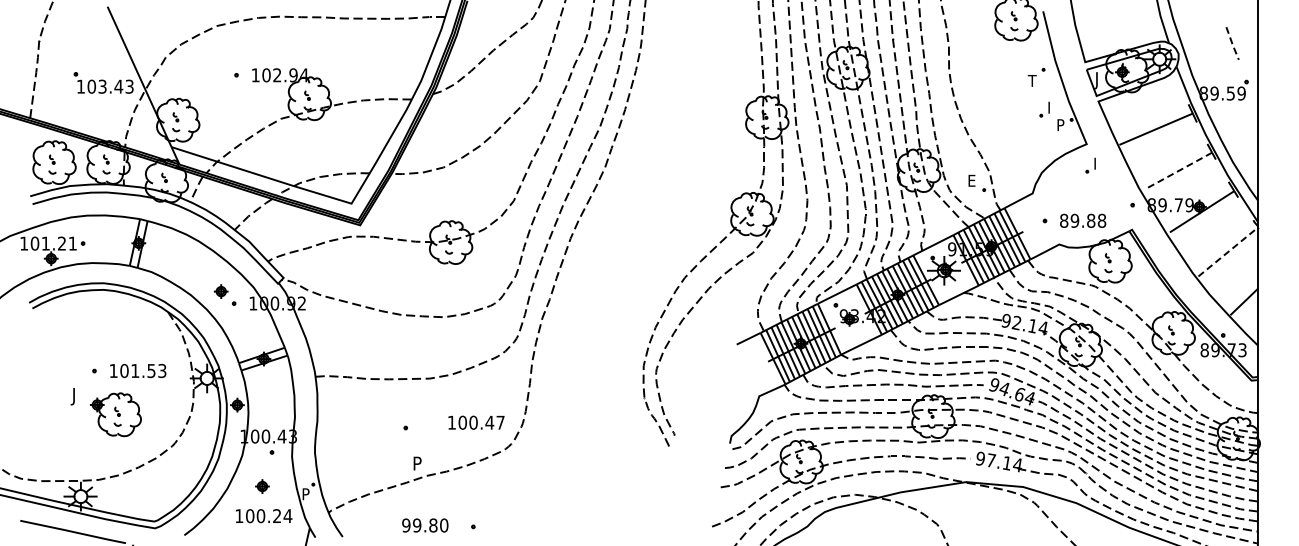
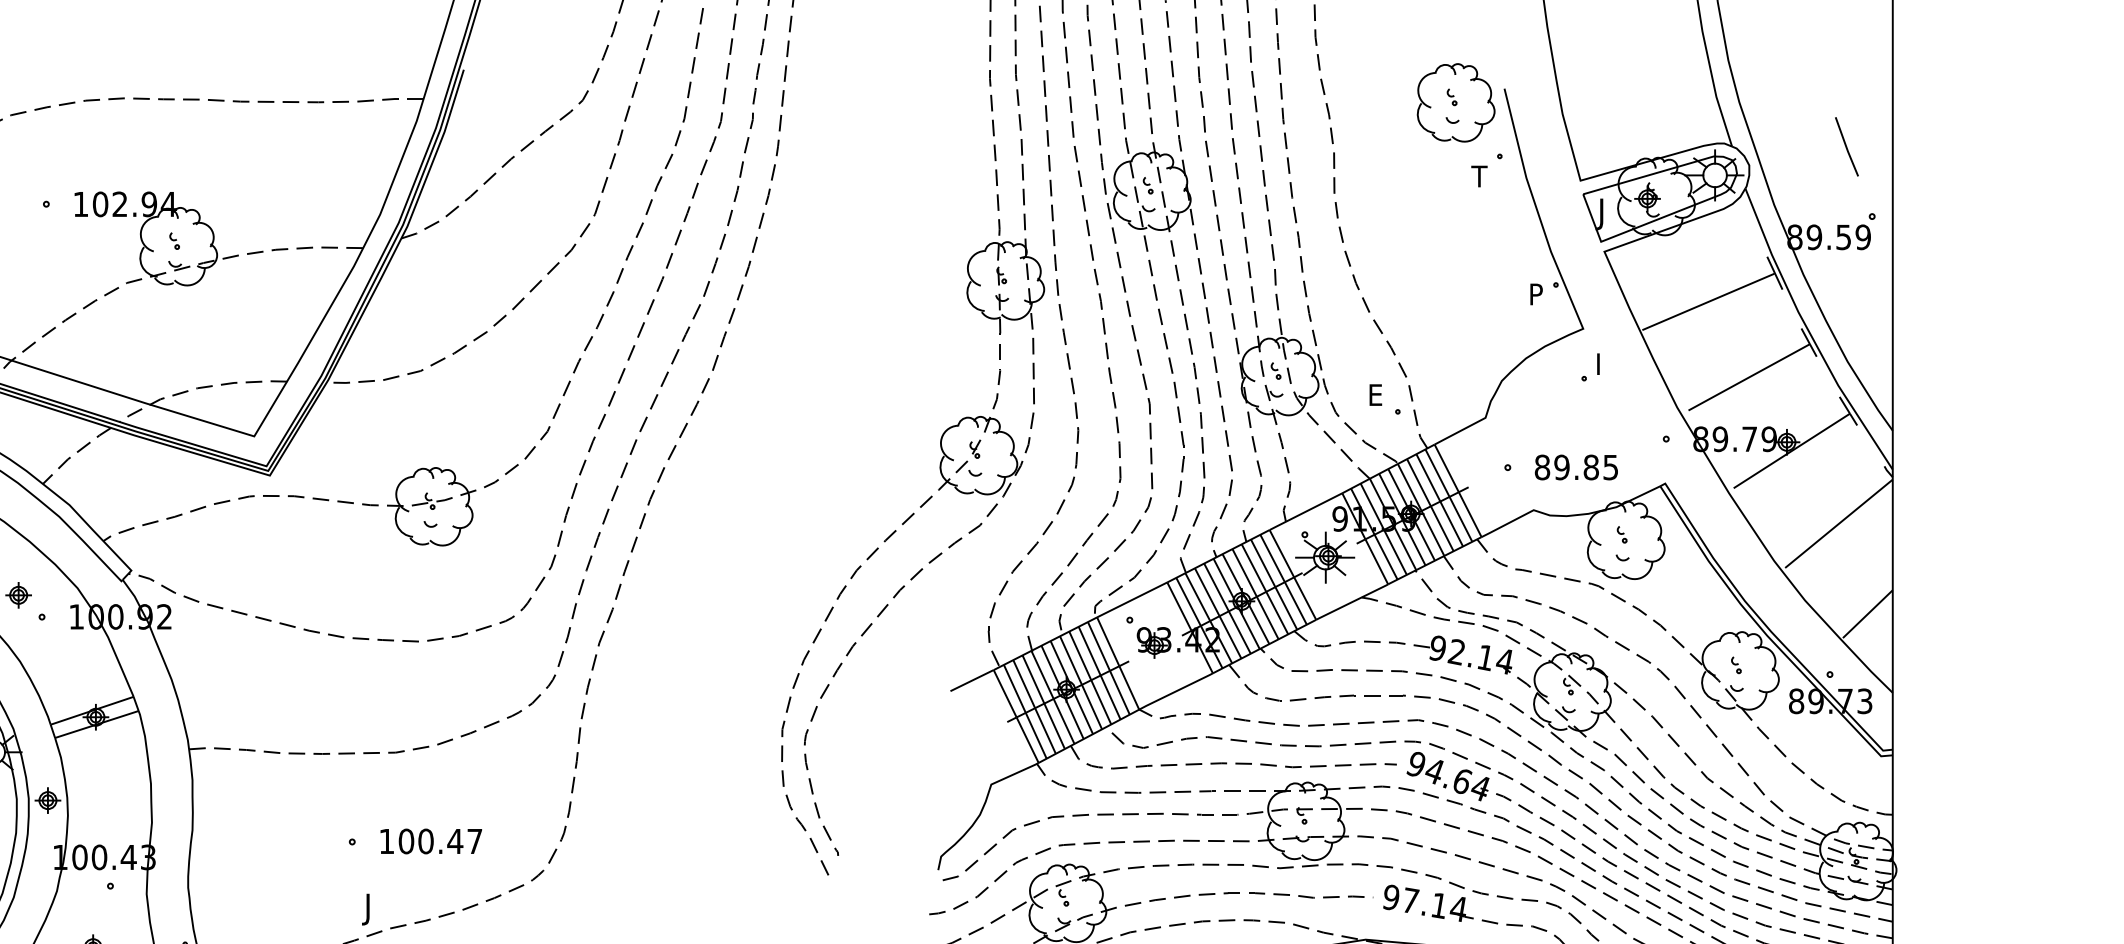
line: (1232, 44) -> (1846, 148), dashed -> solid
part: (1036, 76) -> (1486, 168), moved
part: (1044, 109) -> (1506, 266), removed
line: (1178, 171) -> (1749, 378), dashed -> solid
text: (1101, 220) -> (1609, 466), 89.88 -> 89.85
line: (1228, 252) -> (1839, 524), dashed -> solid
text: (476, 422) -> (431, 840), moved
text: (416, 465) -> (371, 909), P -> J

